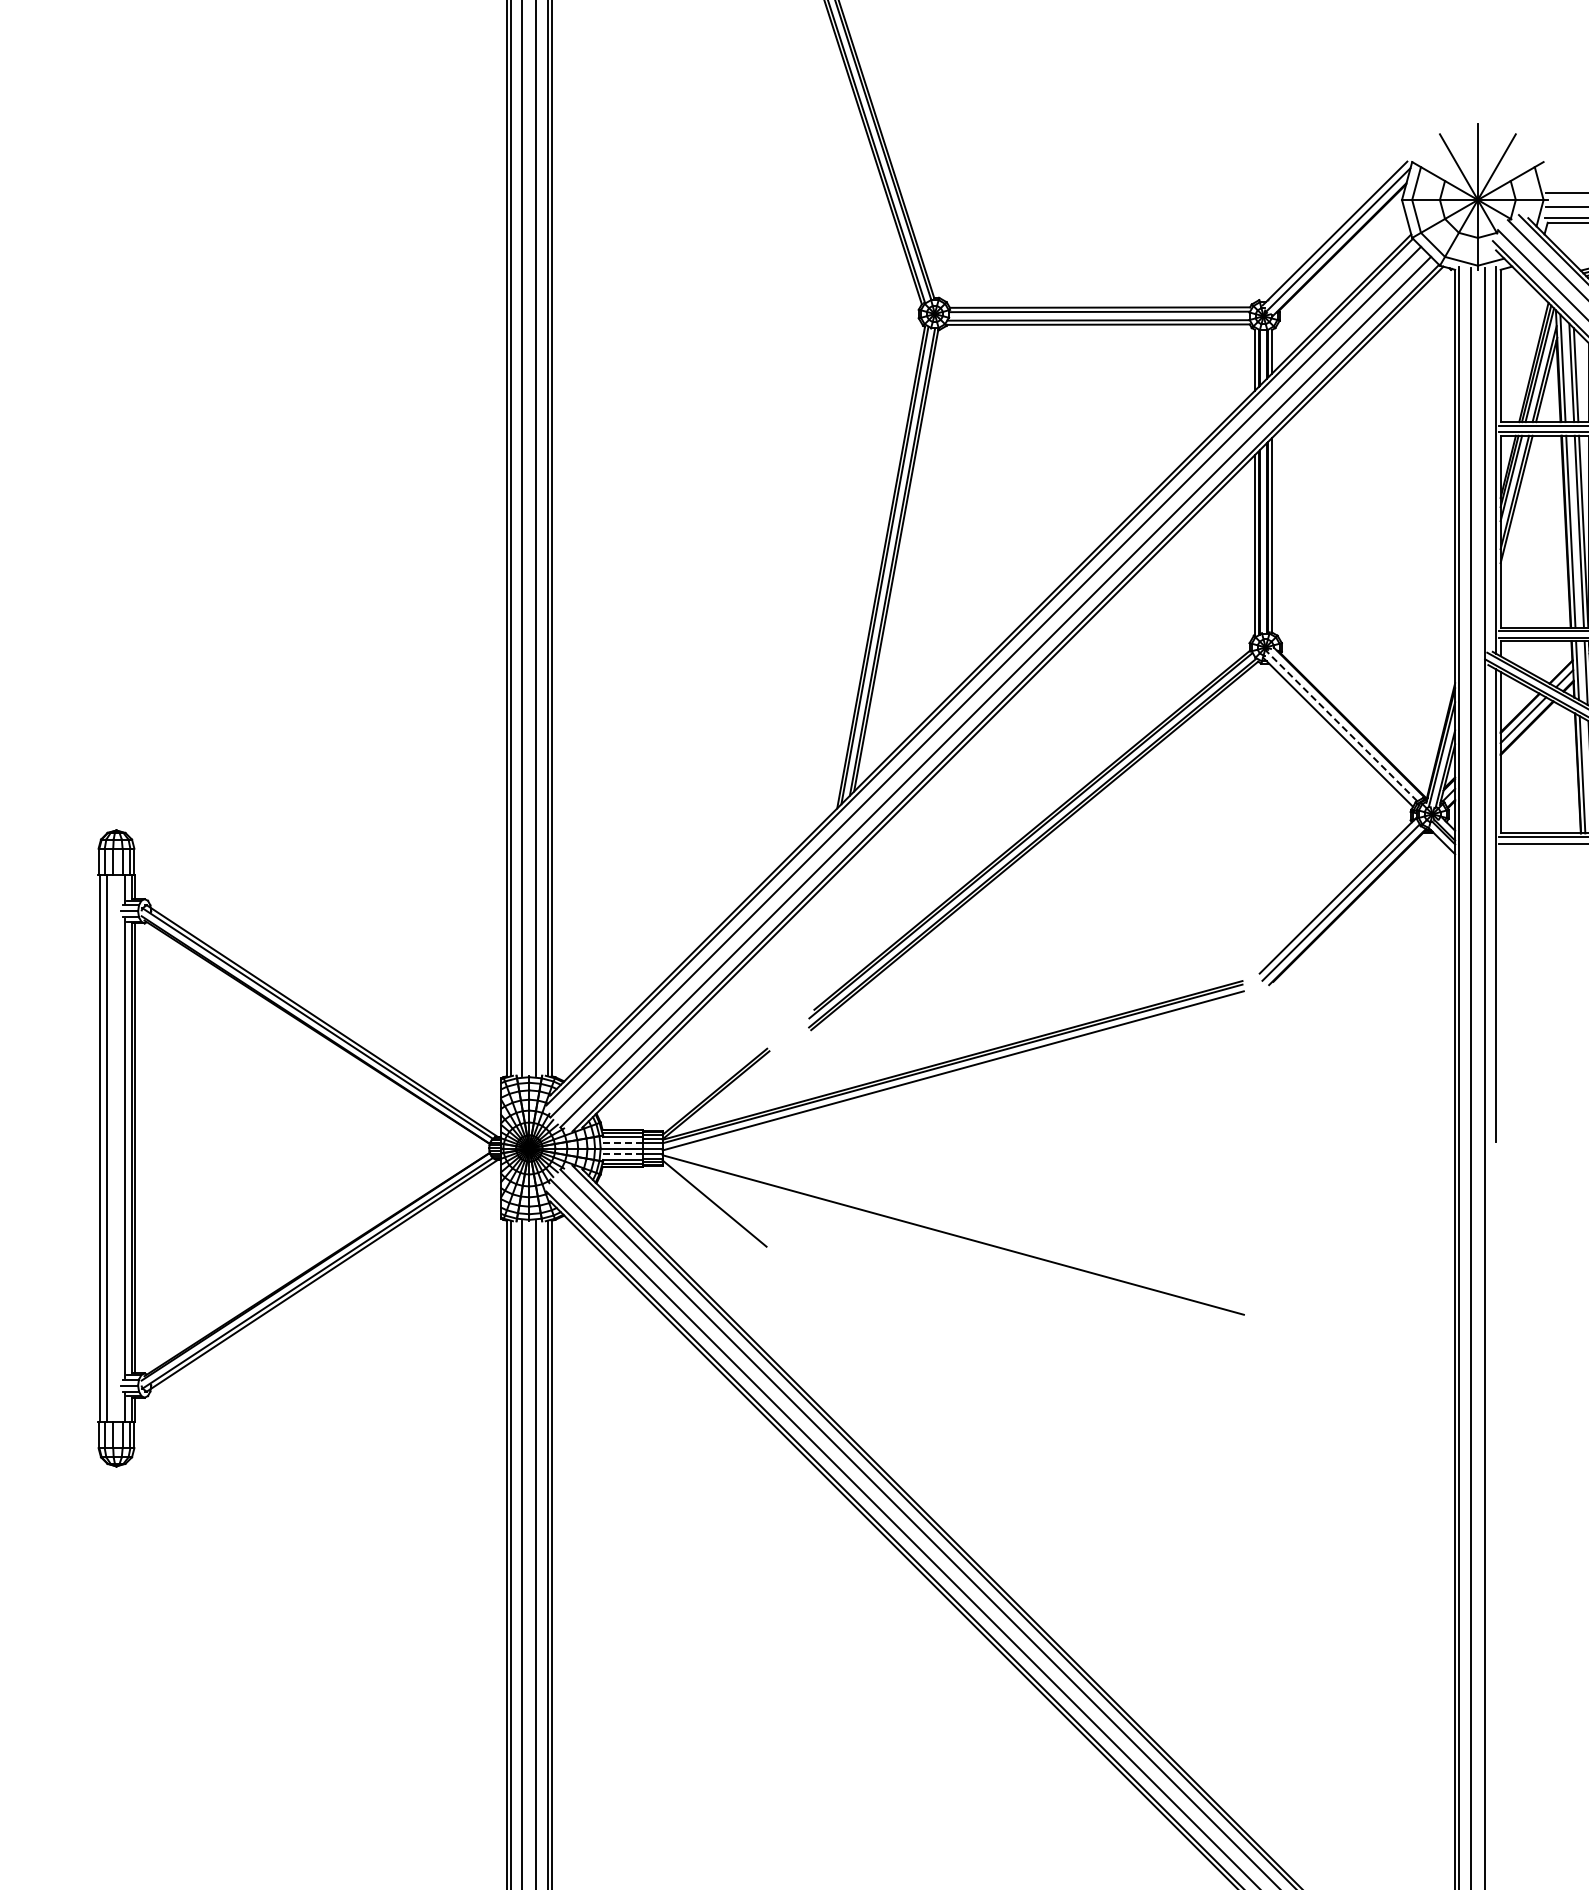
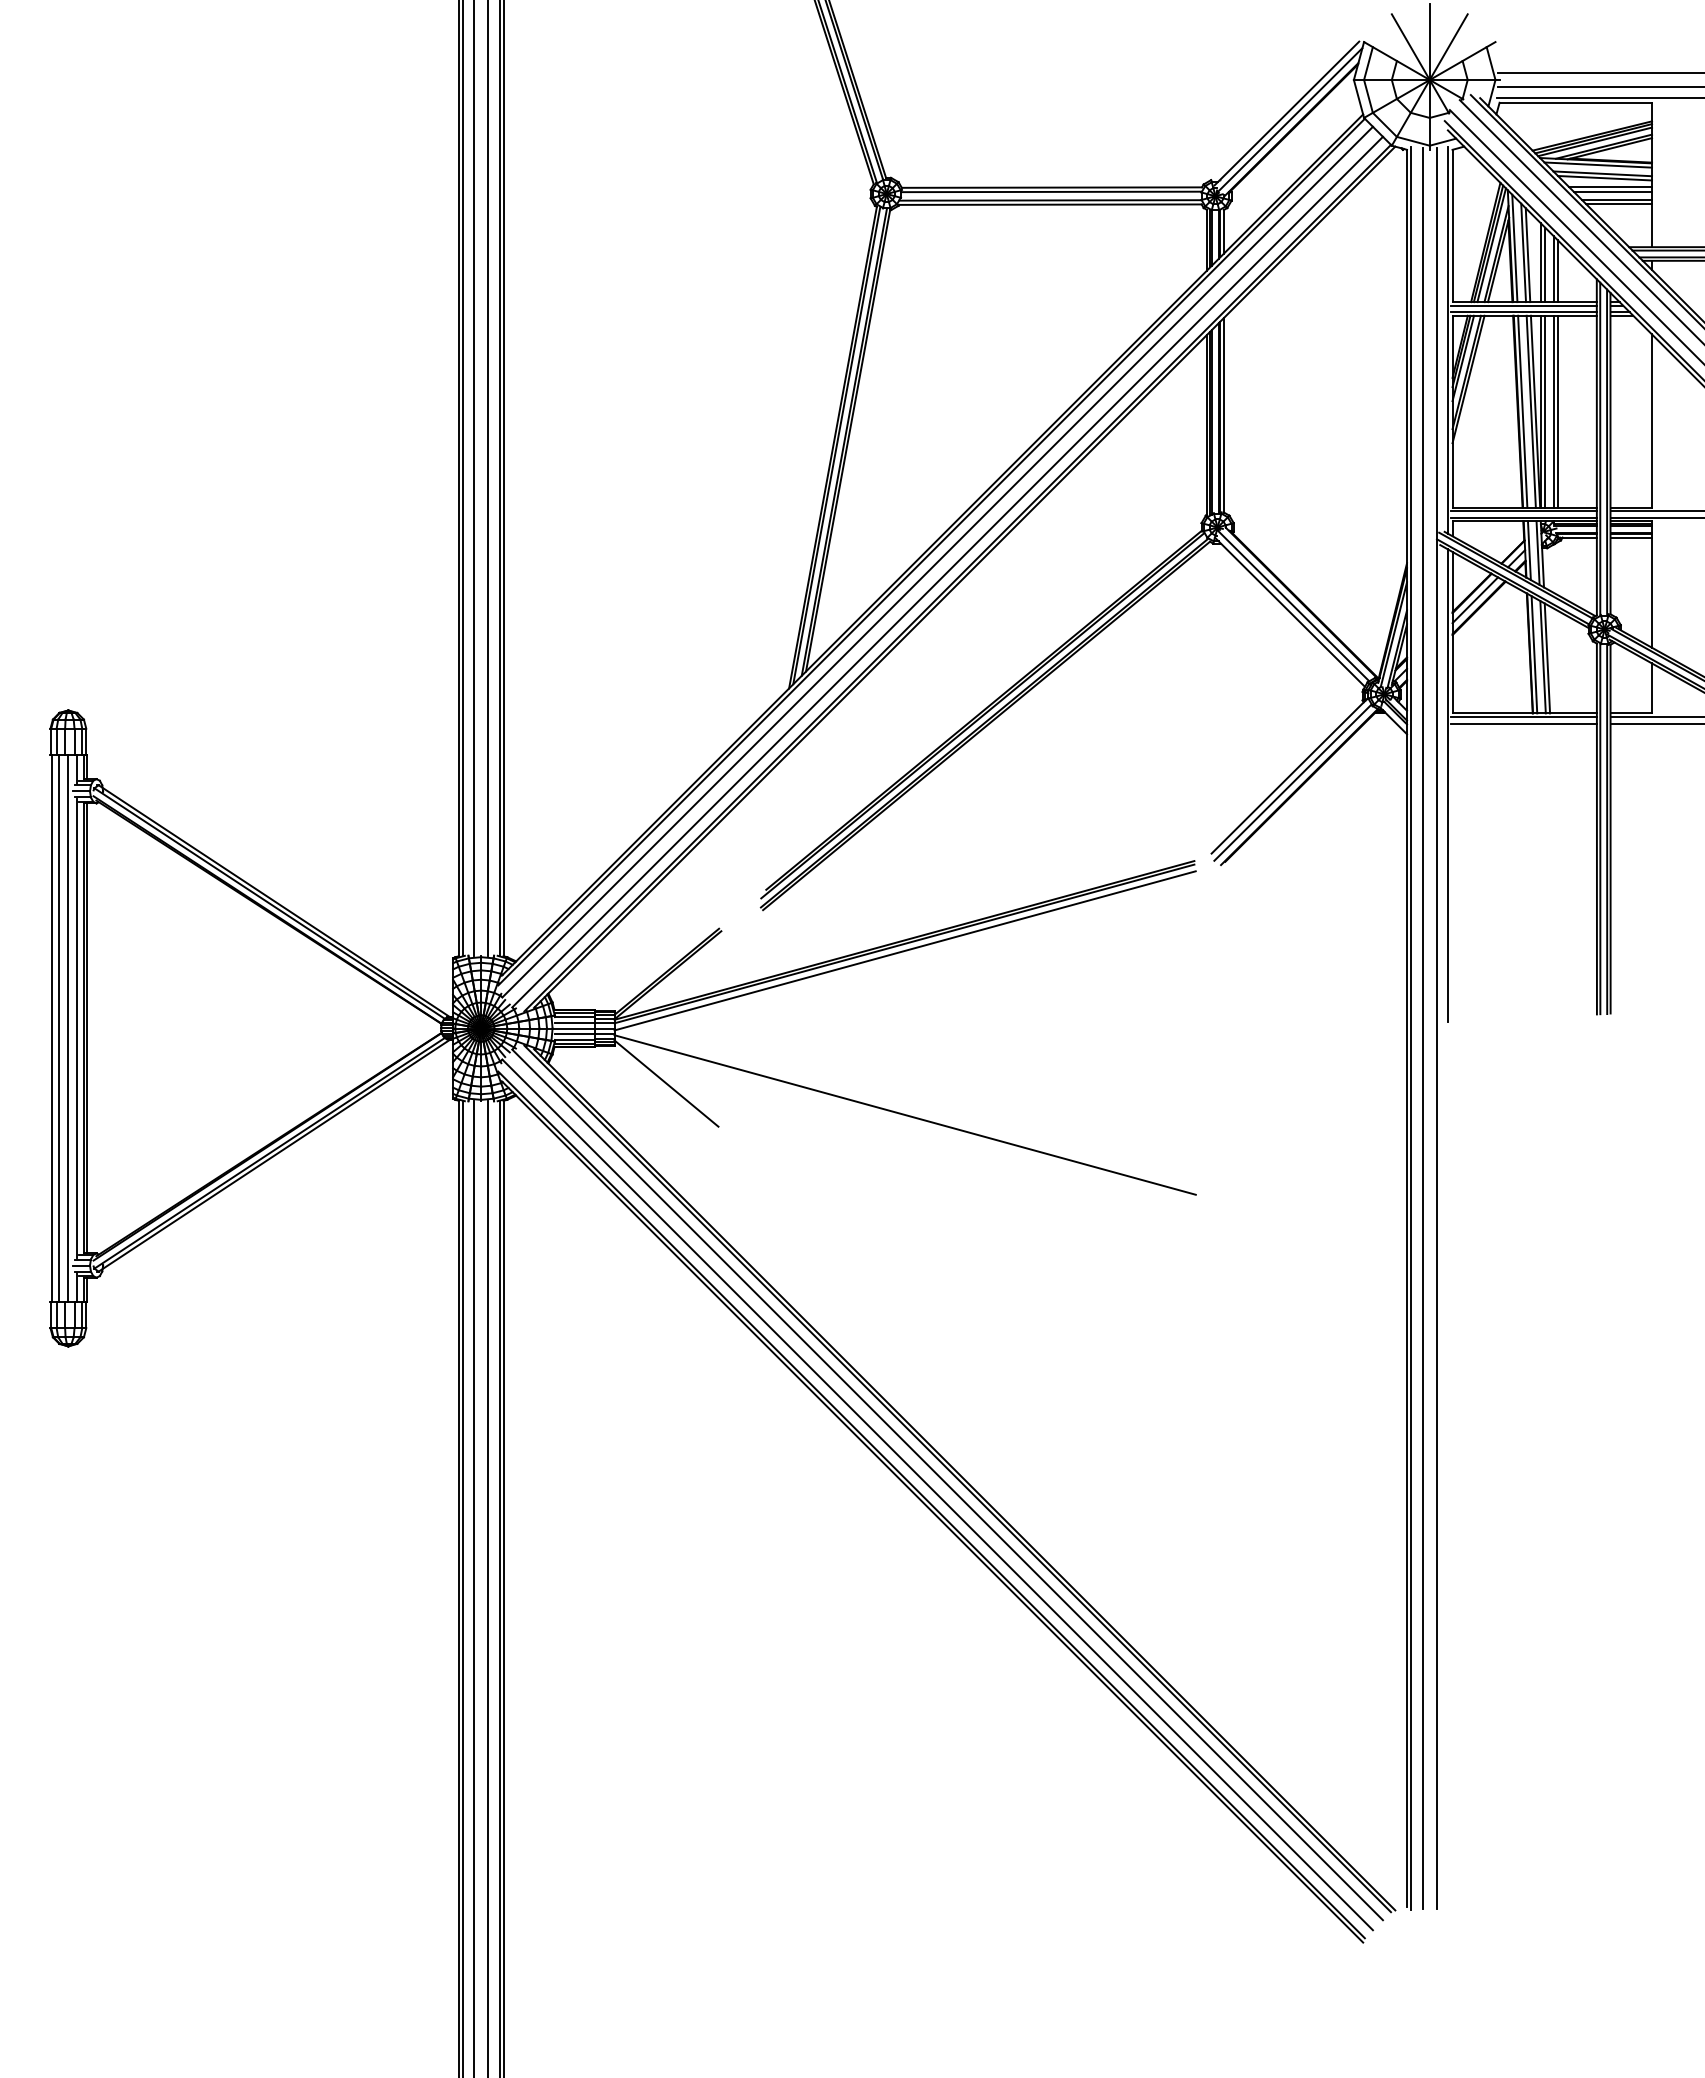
line: (1341, 725) -> (1293, 605), dashed -> solid
line: (622, 1142) -> (574, 1022), dashed -> solid
line: (115, 1148) -> (67, 1028), added
line: (623, 1154) -> (575, 1034), dashed -> solid

